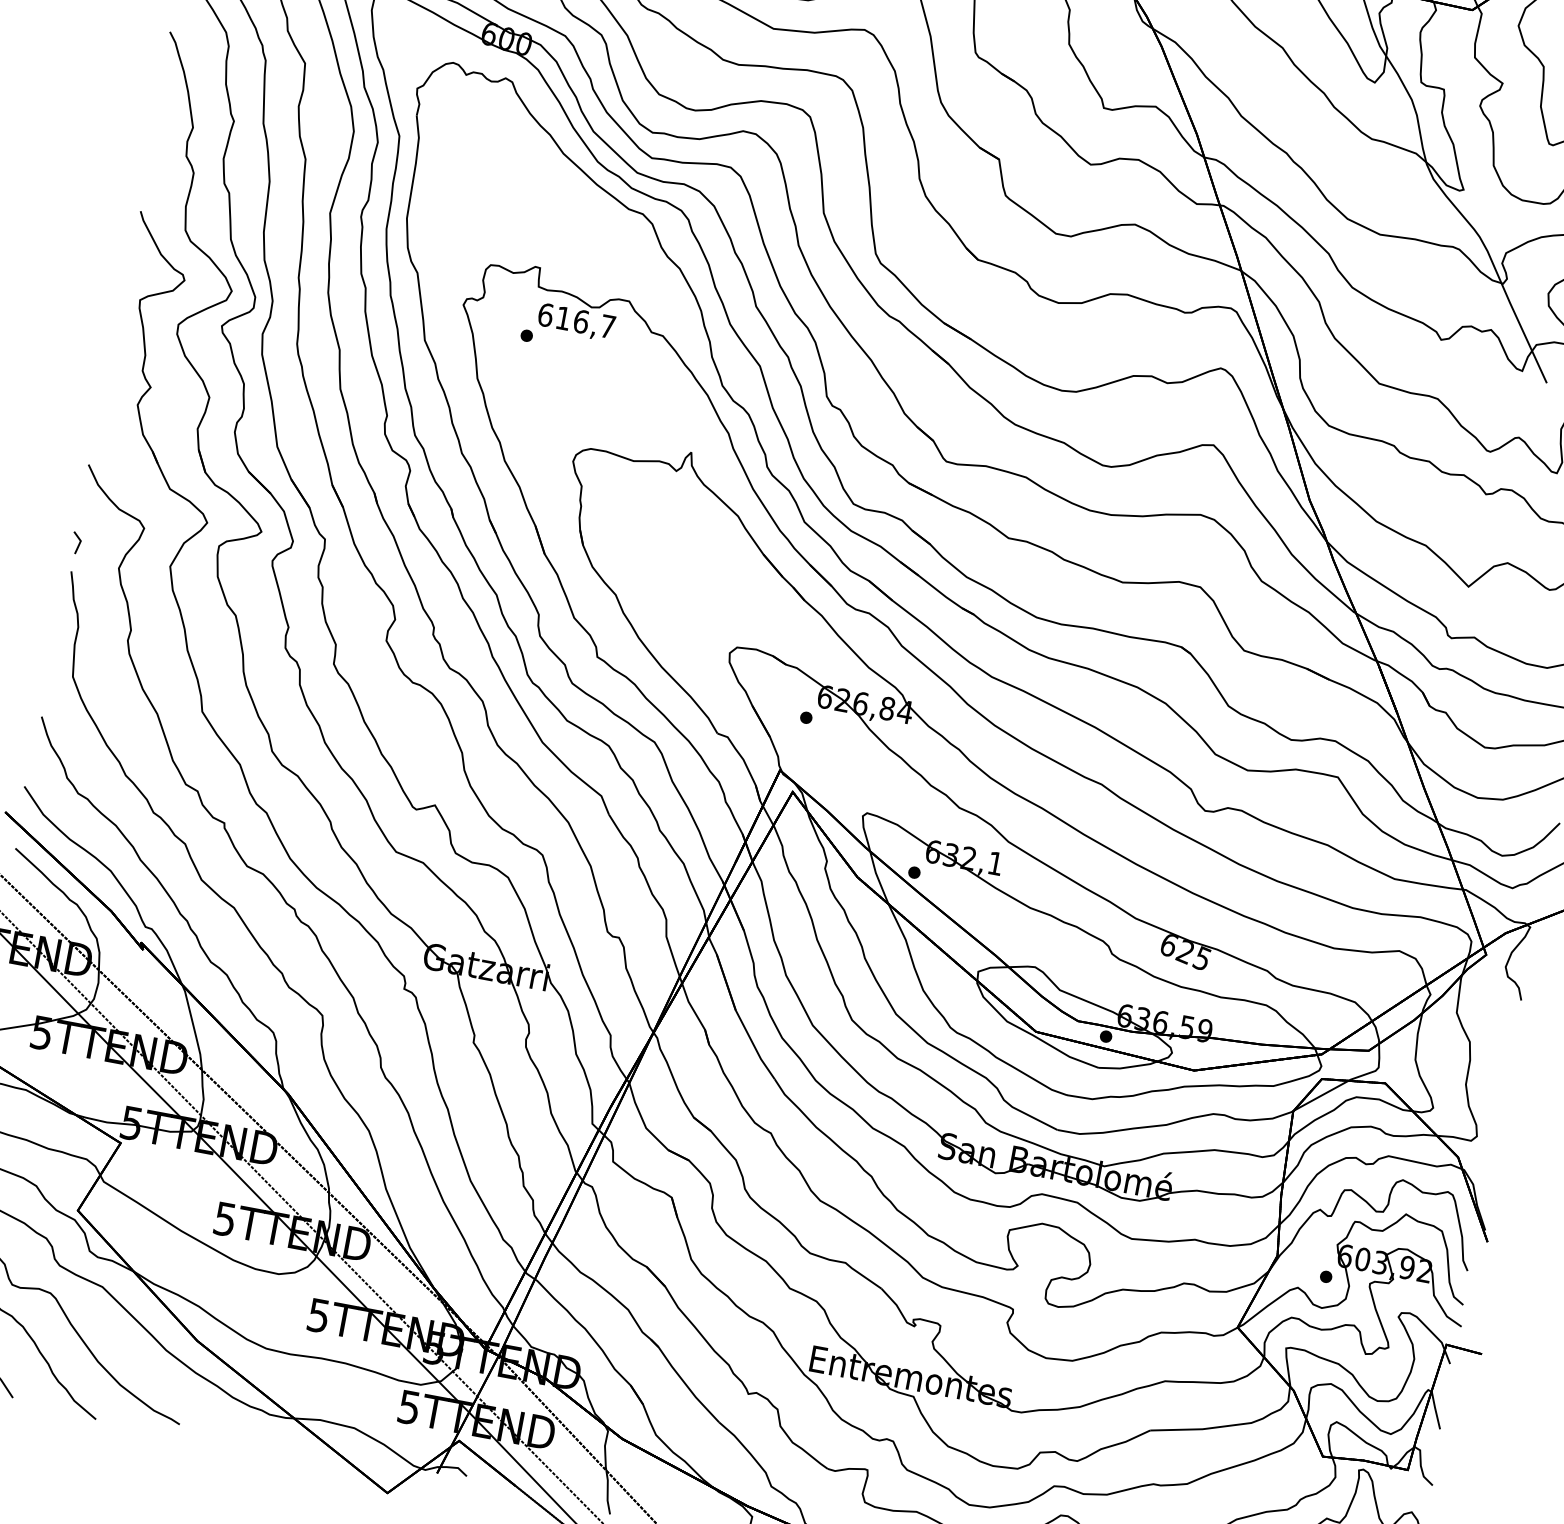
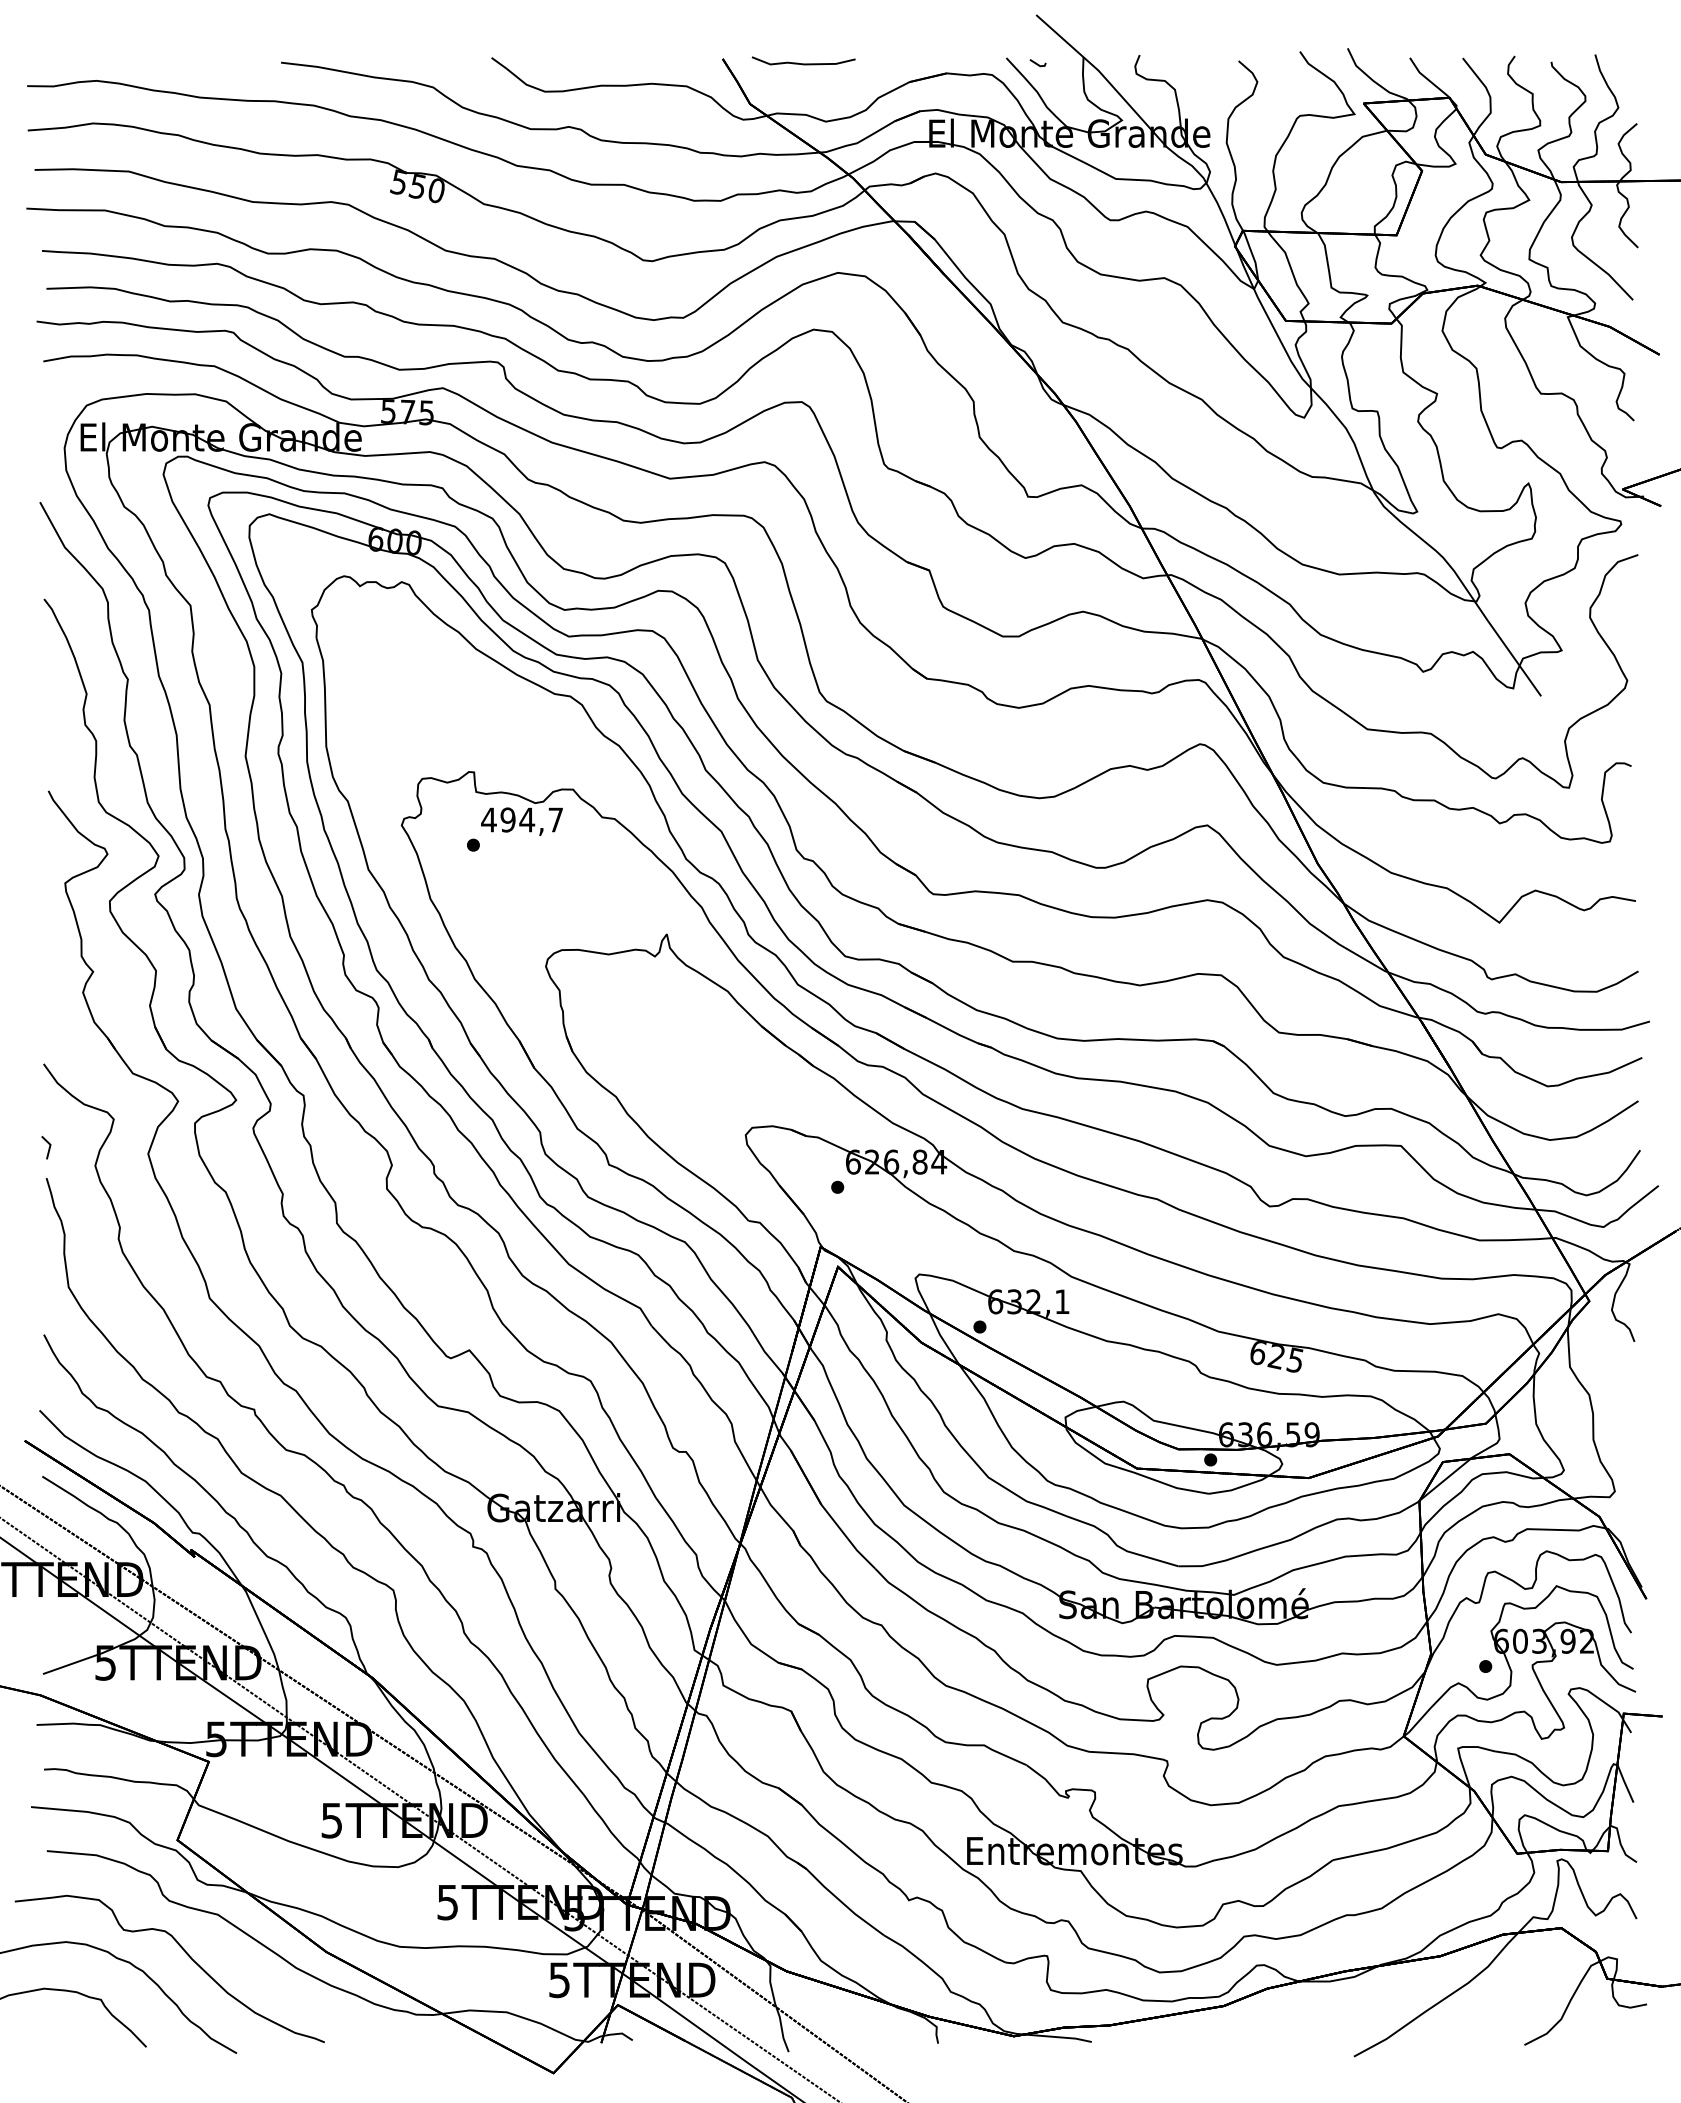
text: (563, 317) -> (508, 819), 616,7 -> 494,7

